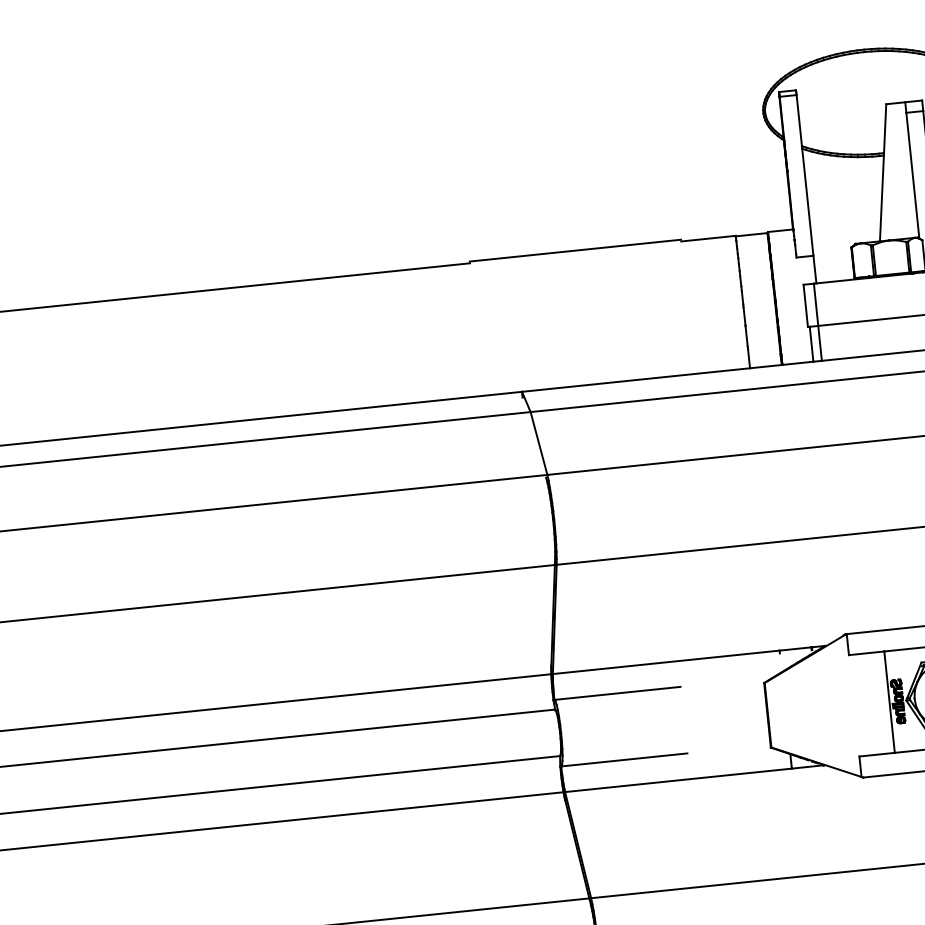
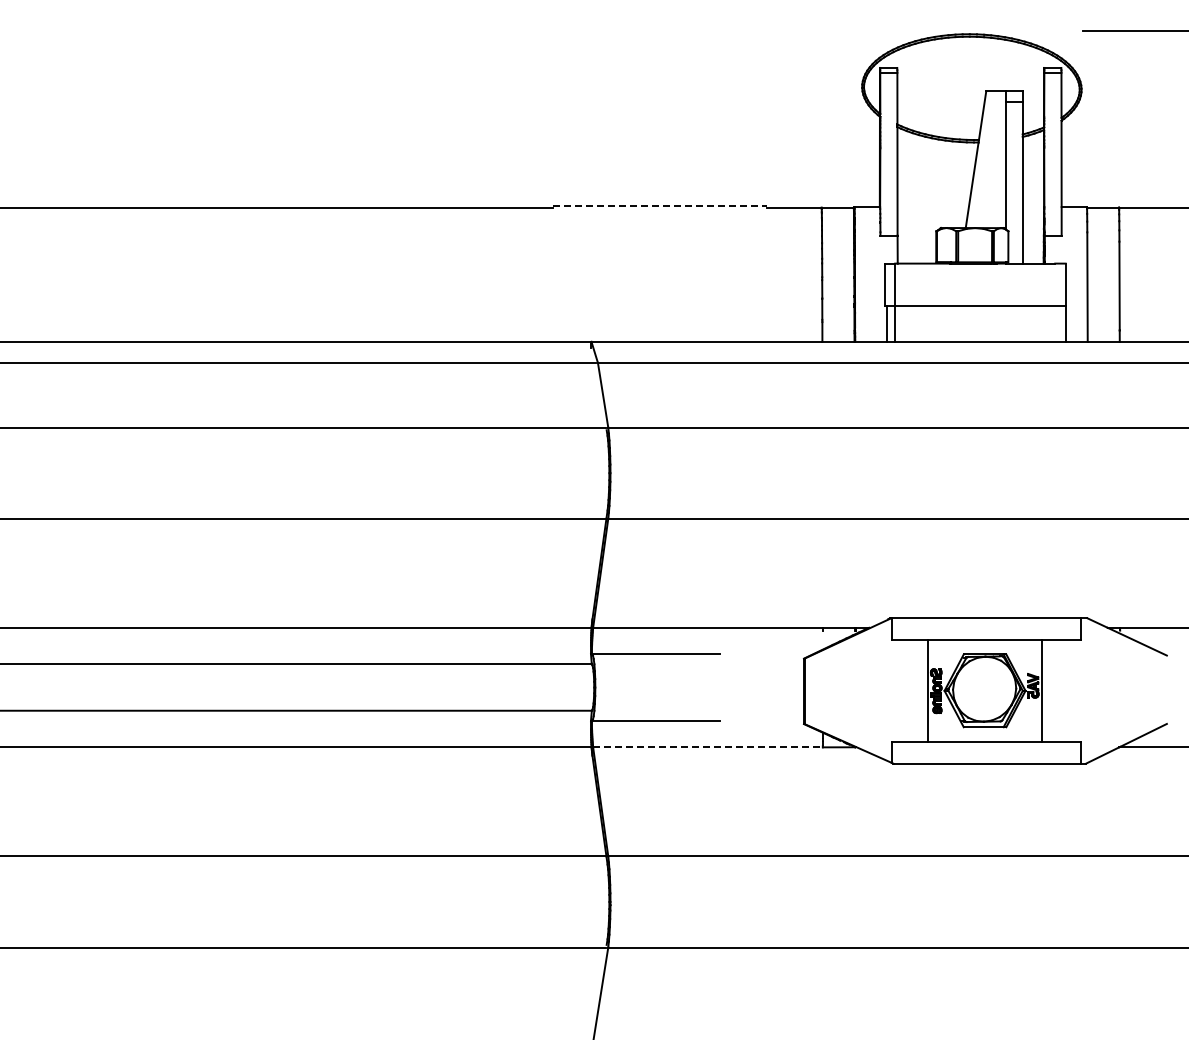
line: (575, 250) -> (659, 205), solid -> dashed
line: (678, 780) -> (708, 747), solid -> dashed

